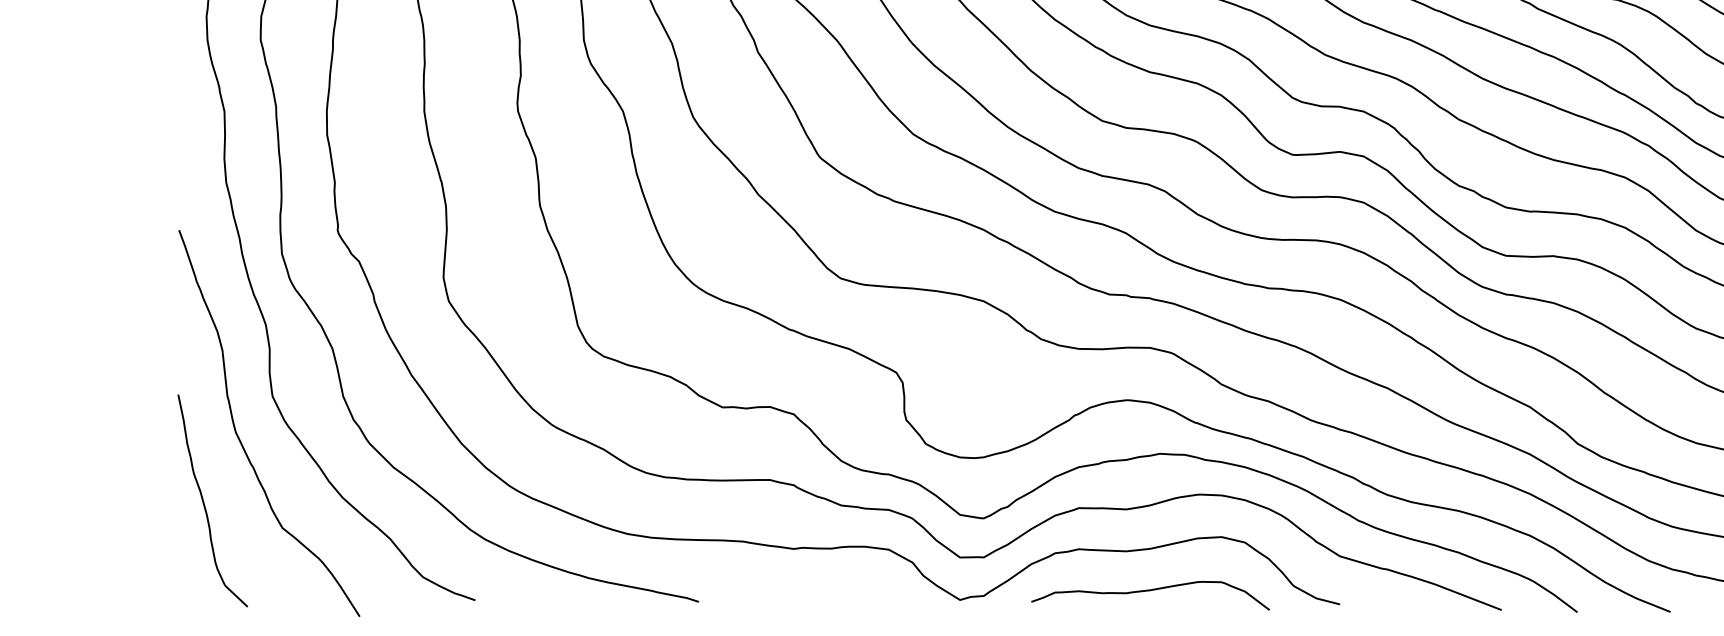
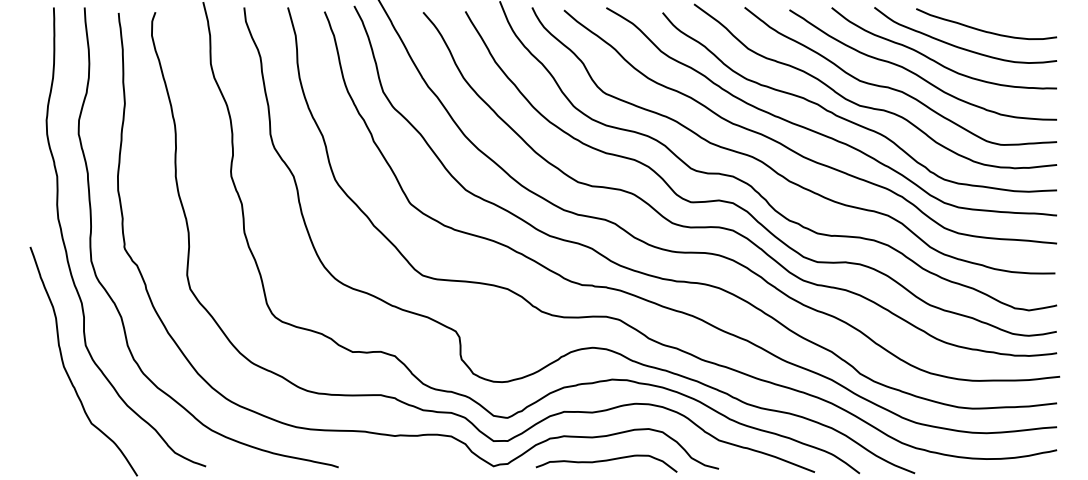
curve: (204, 500) -> (45, 407), removed

